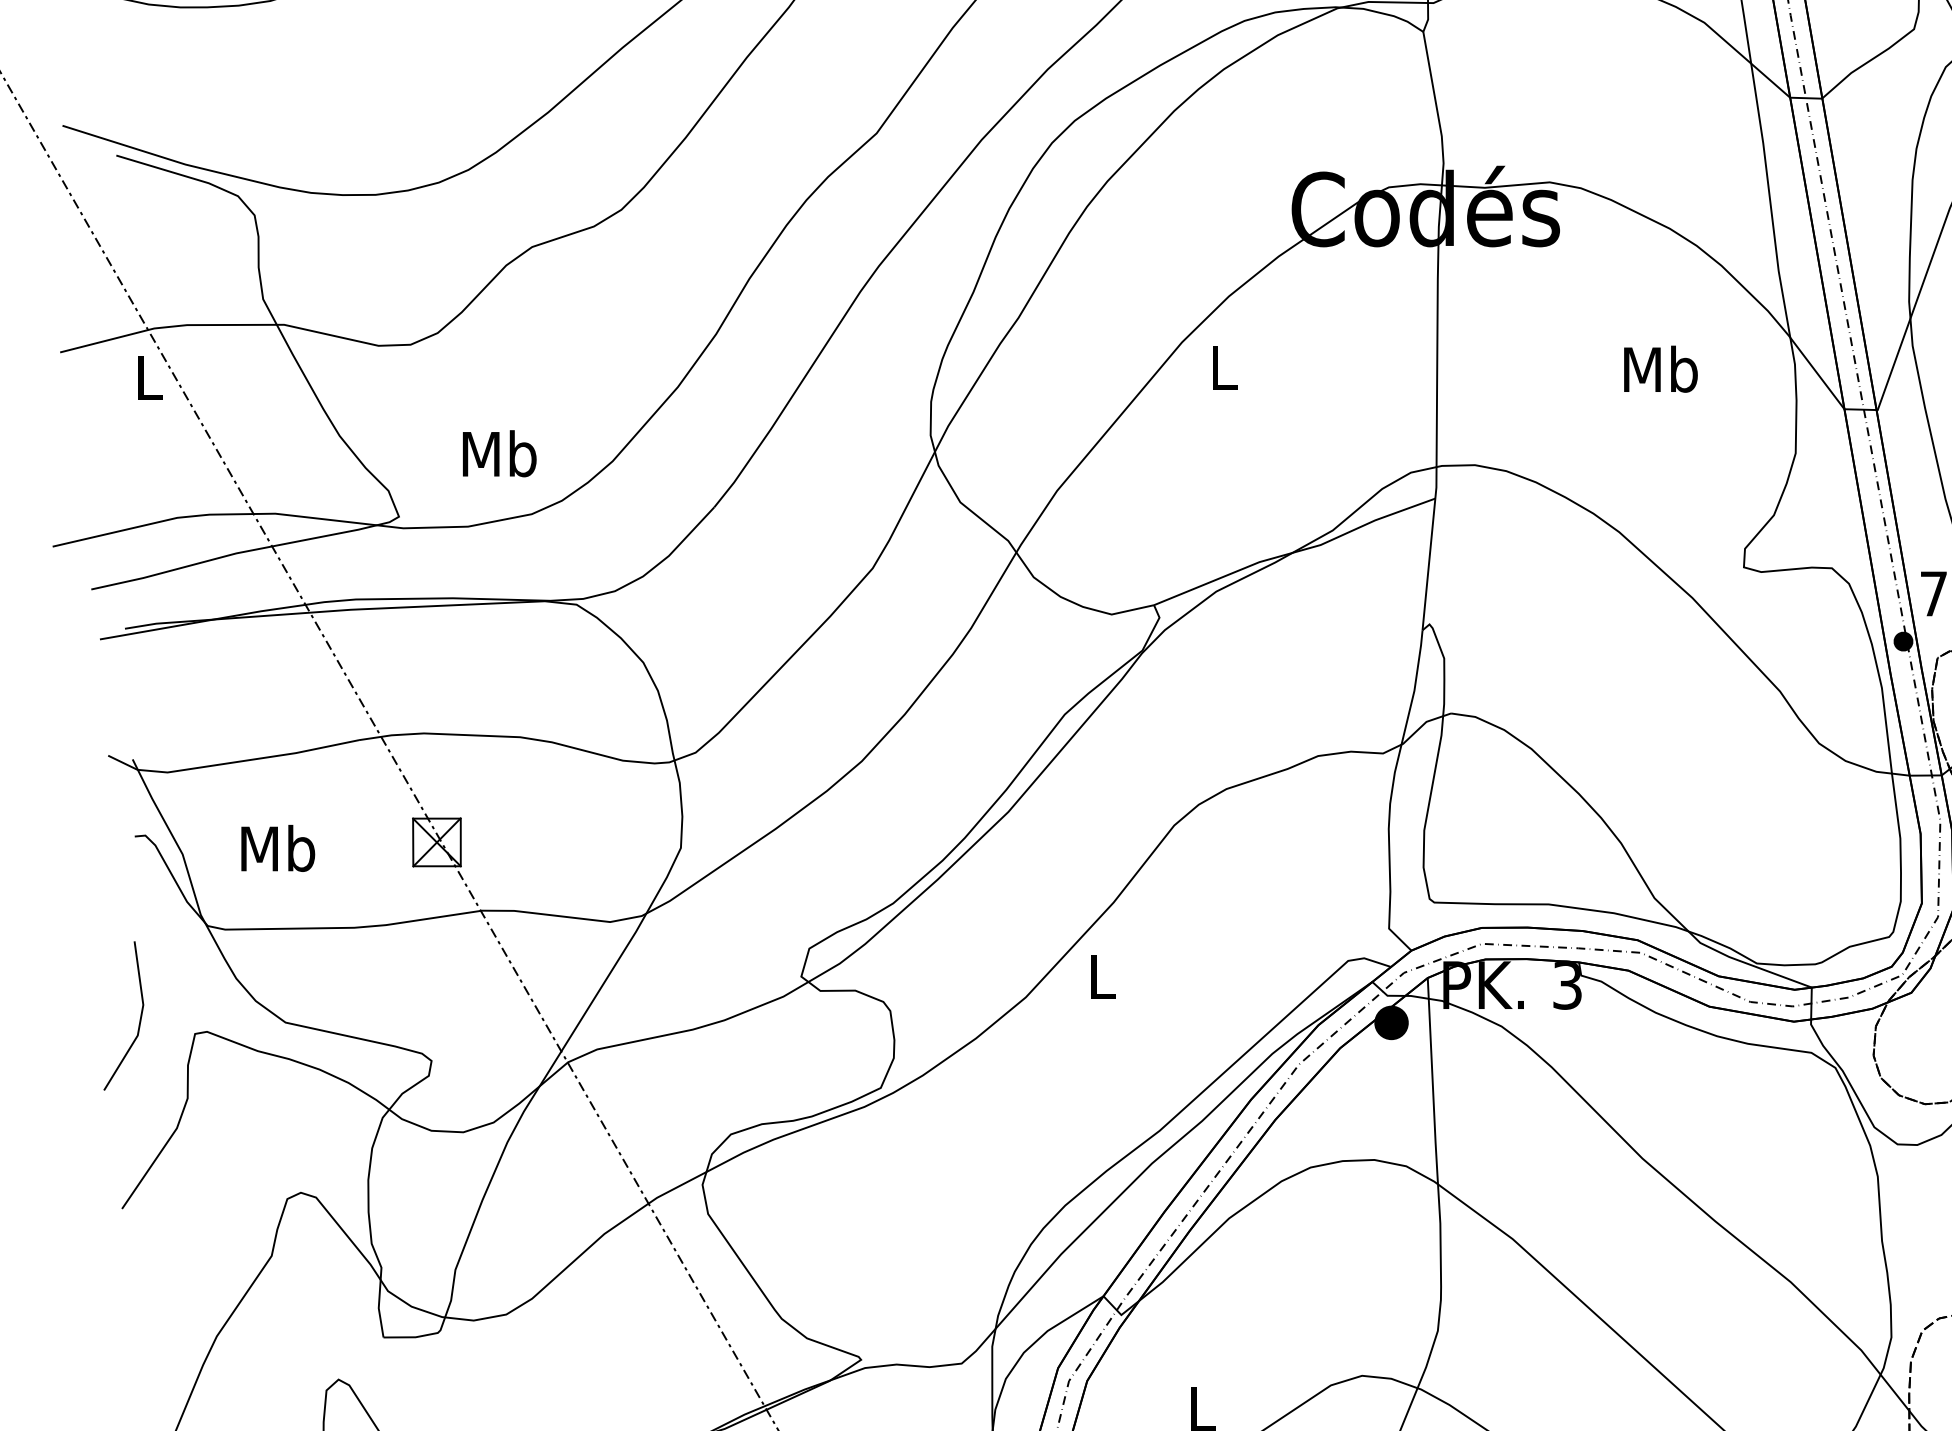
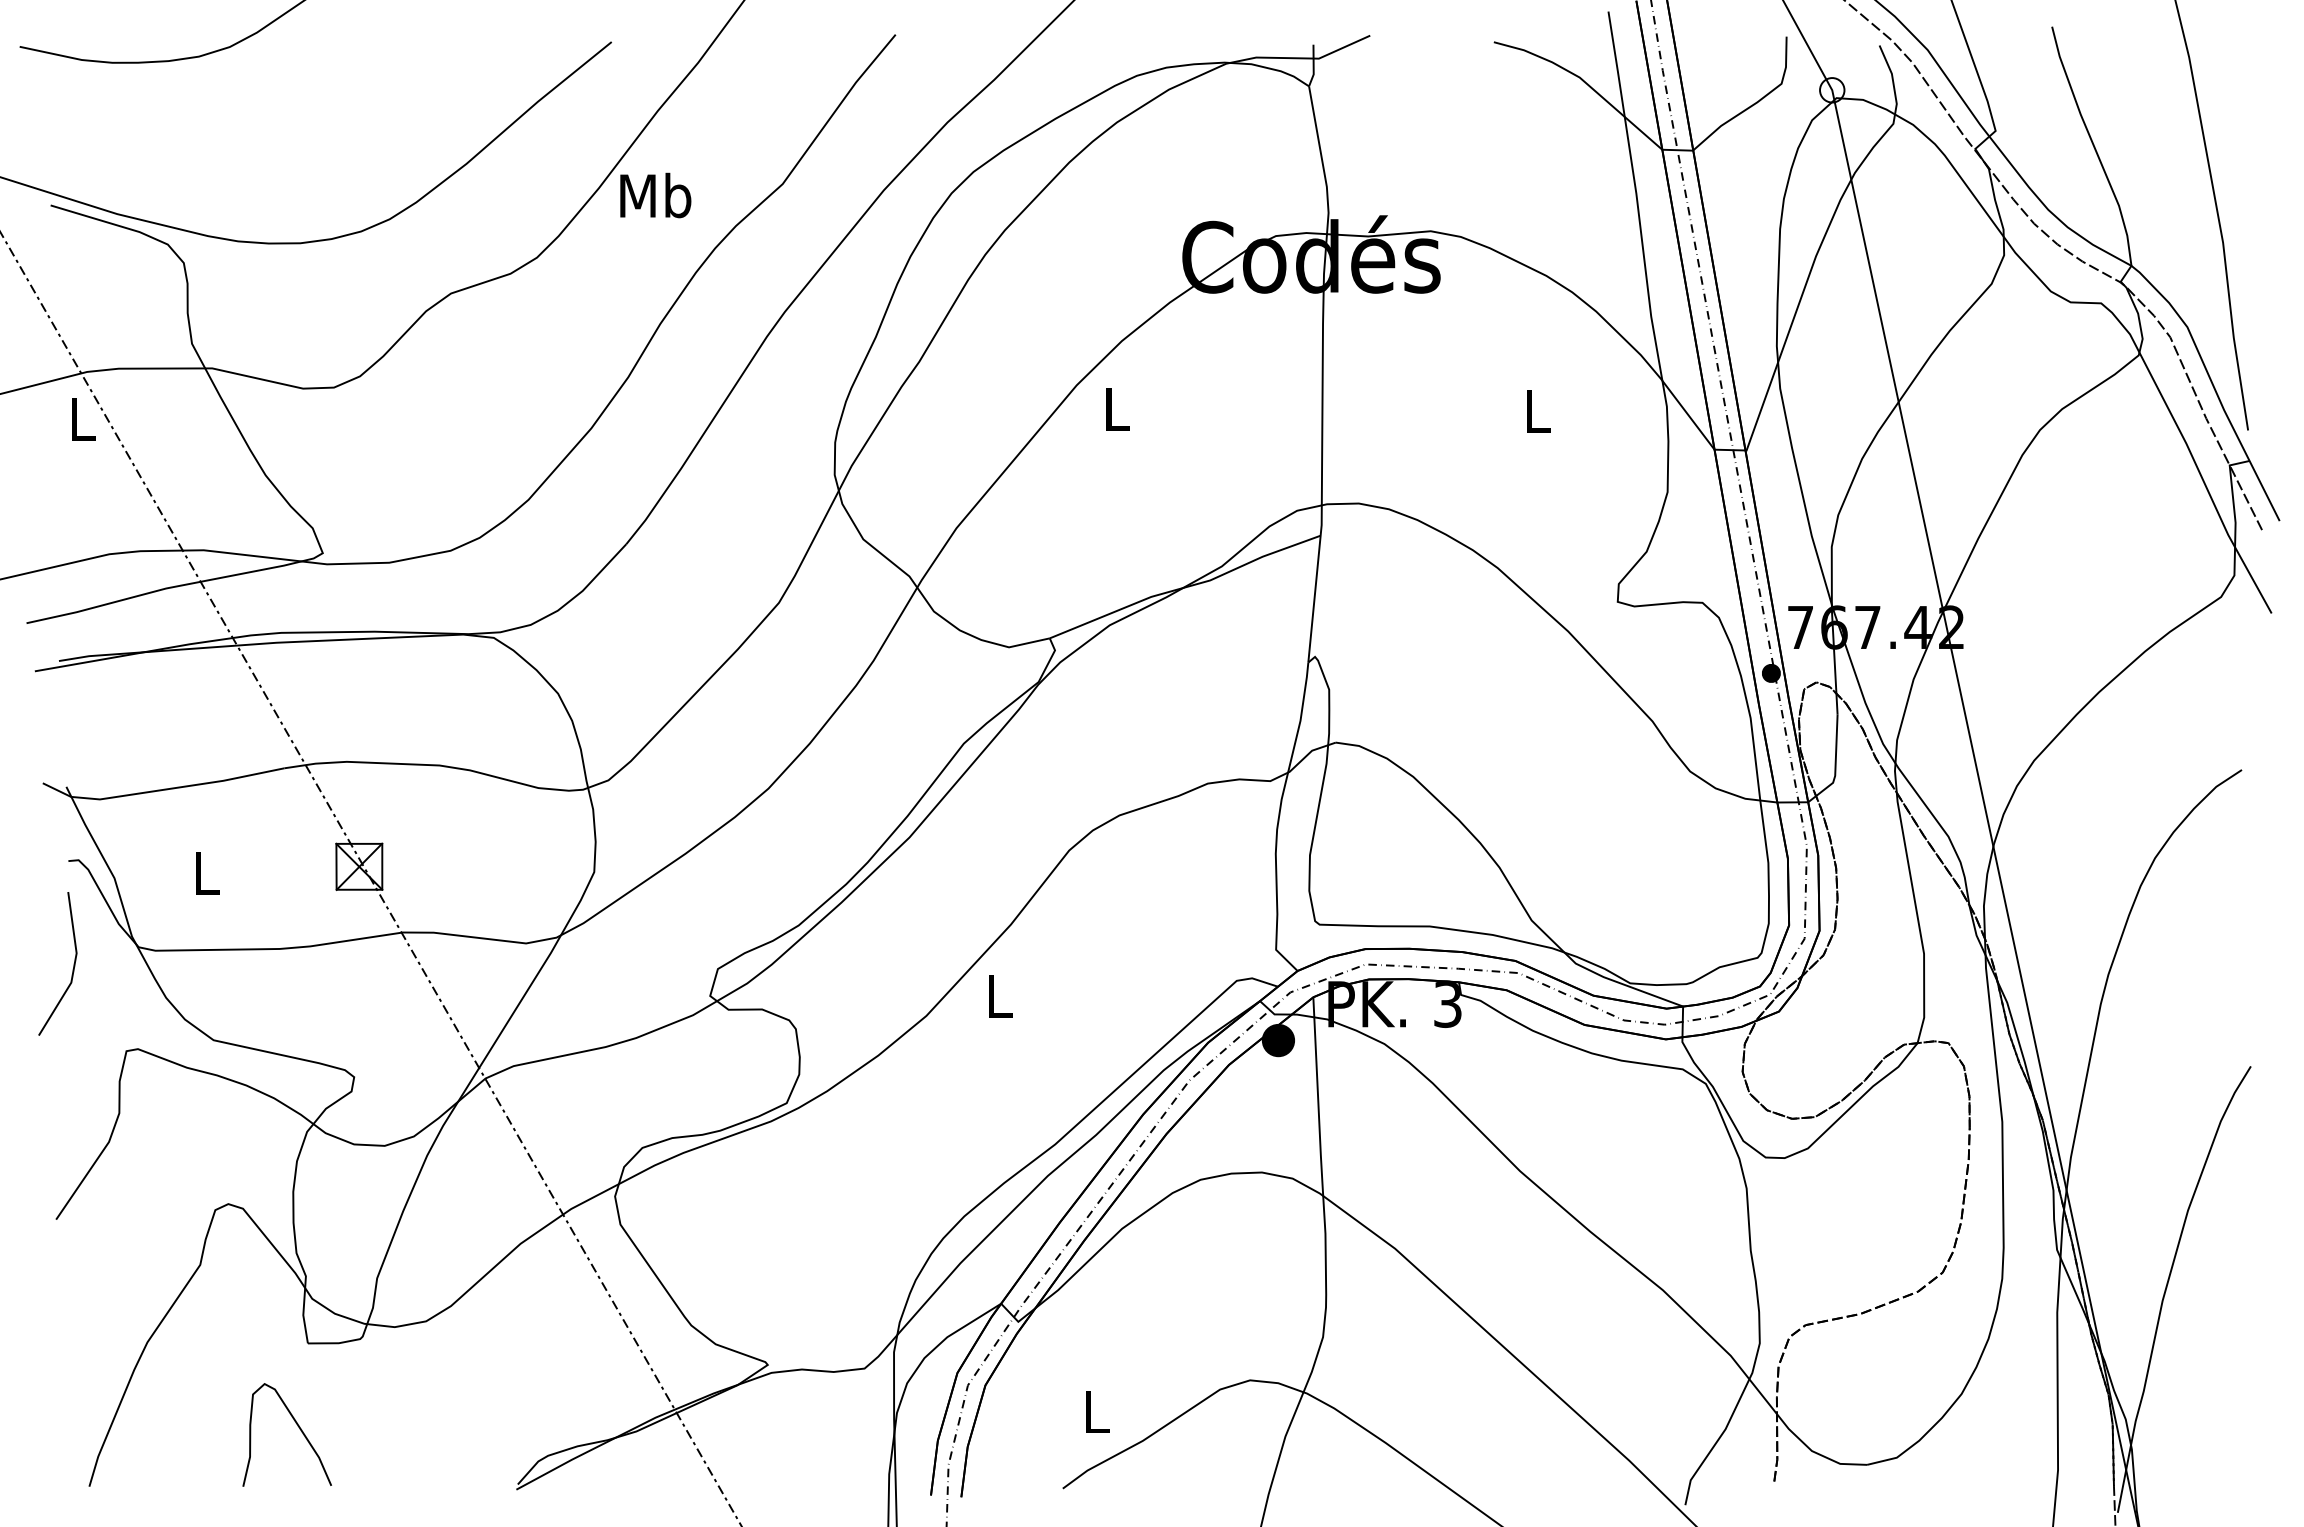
text: (1660, 368) -> (1537, 410), Mb -> L
text: (499, 453) -> (655, 195), moved
text: (278, 848) -> (206, 872), Mb -> L
line: (140, 1015) -> (73, 963), moved

